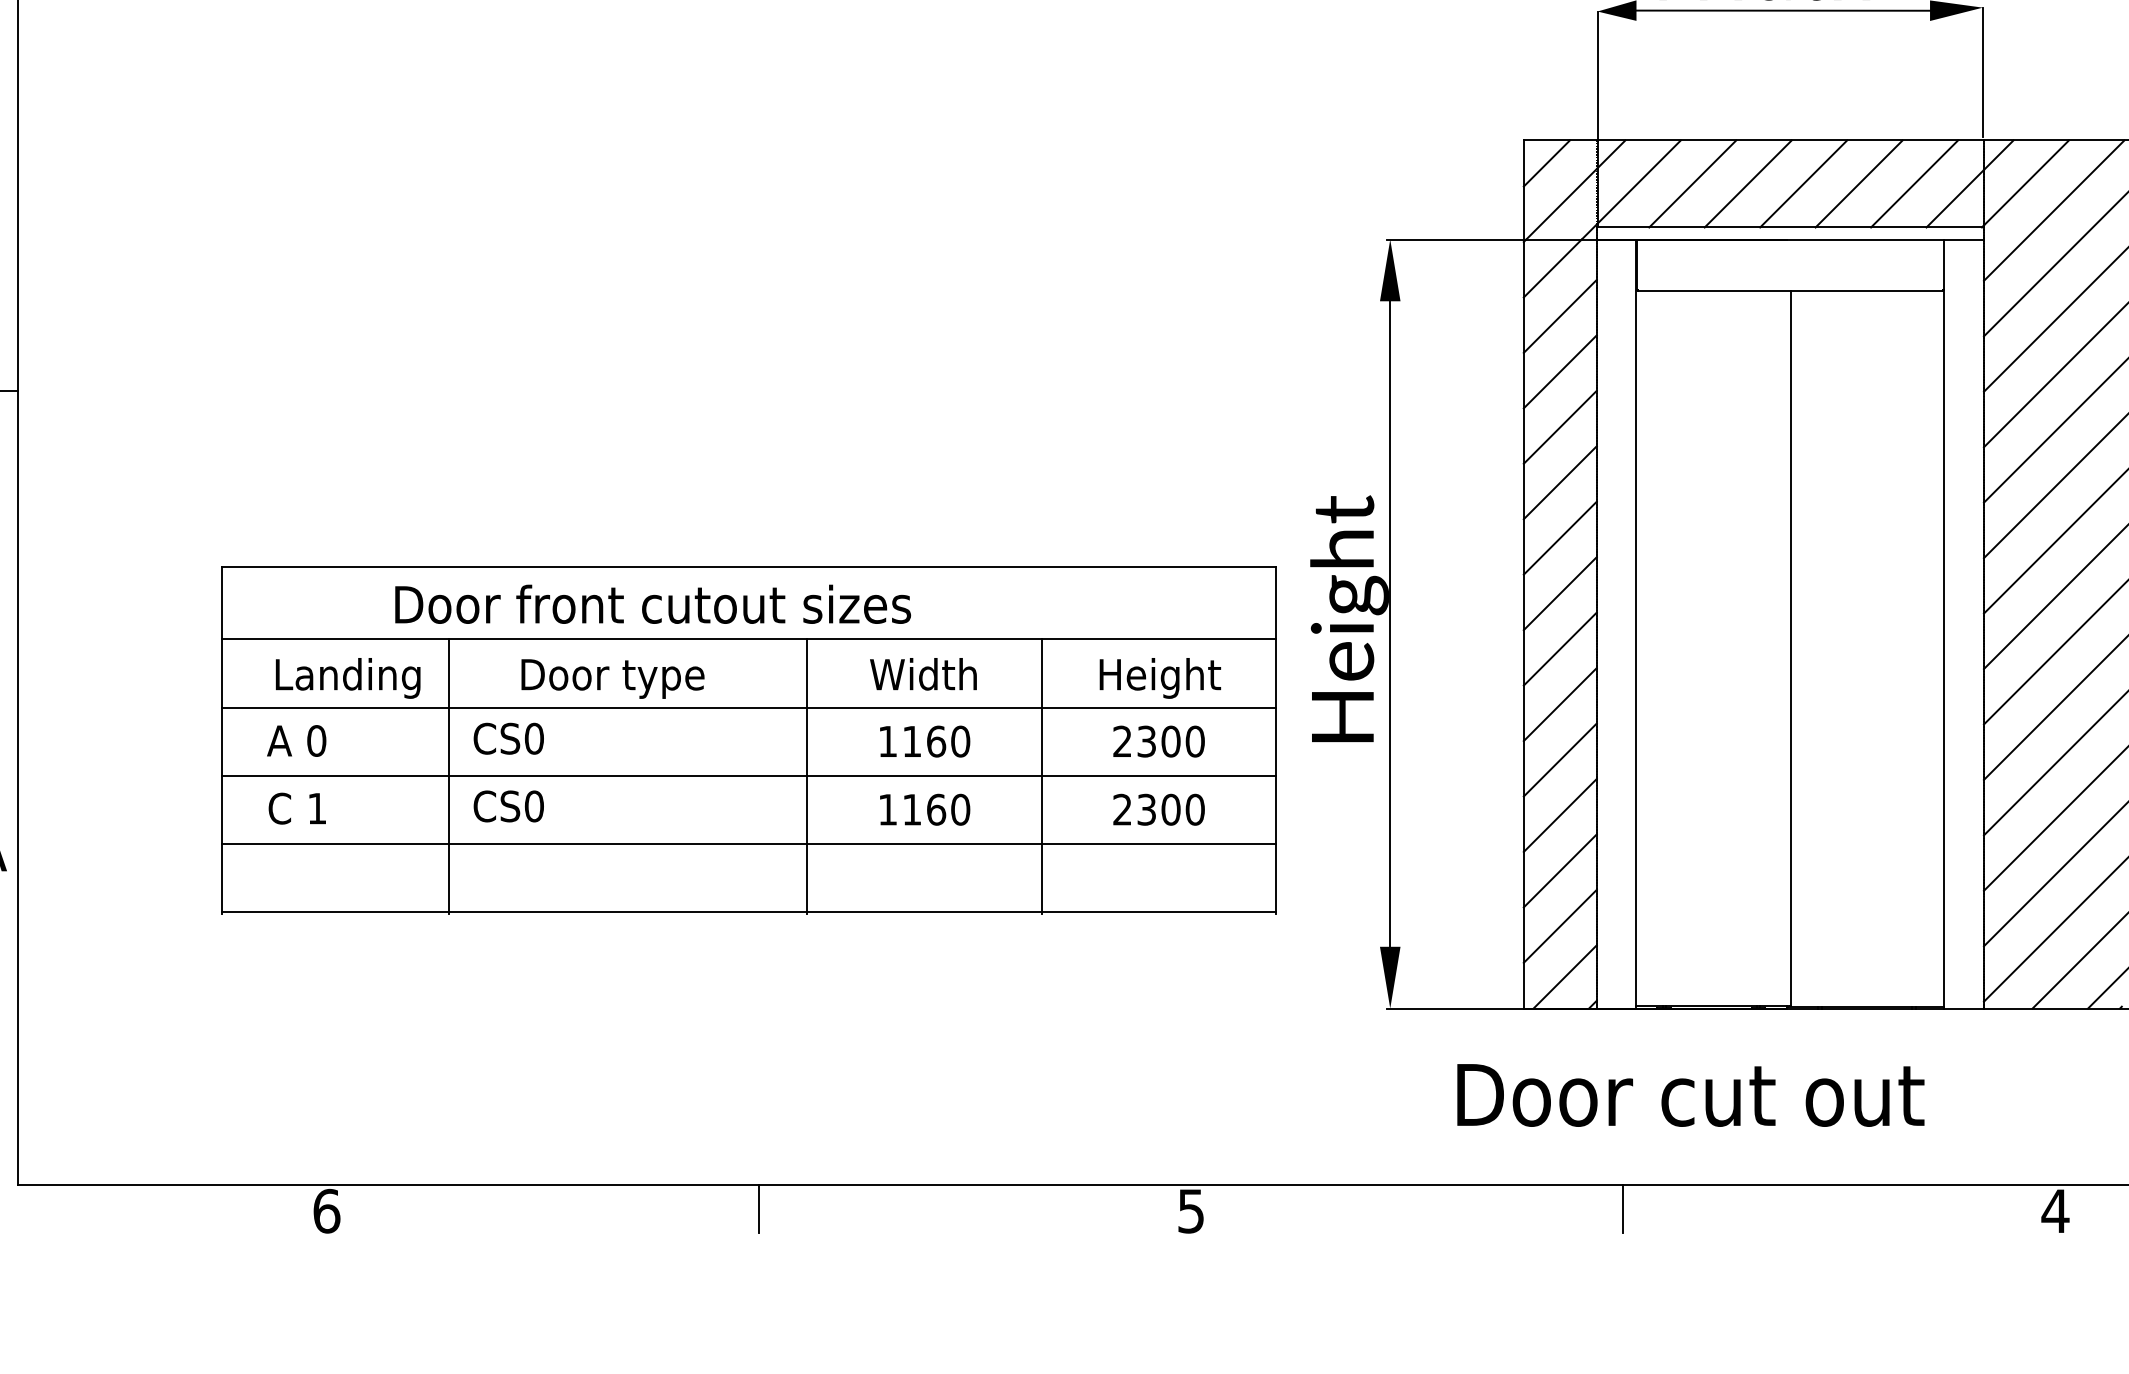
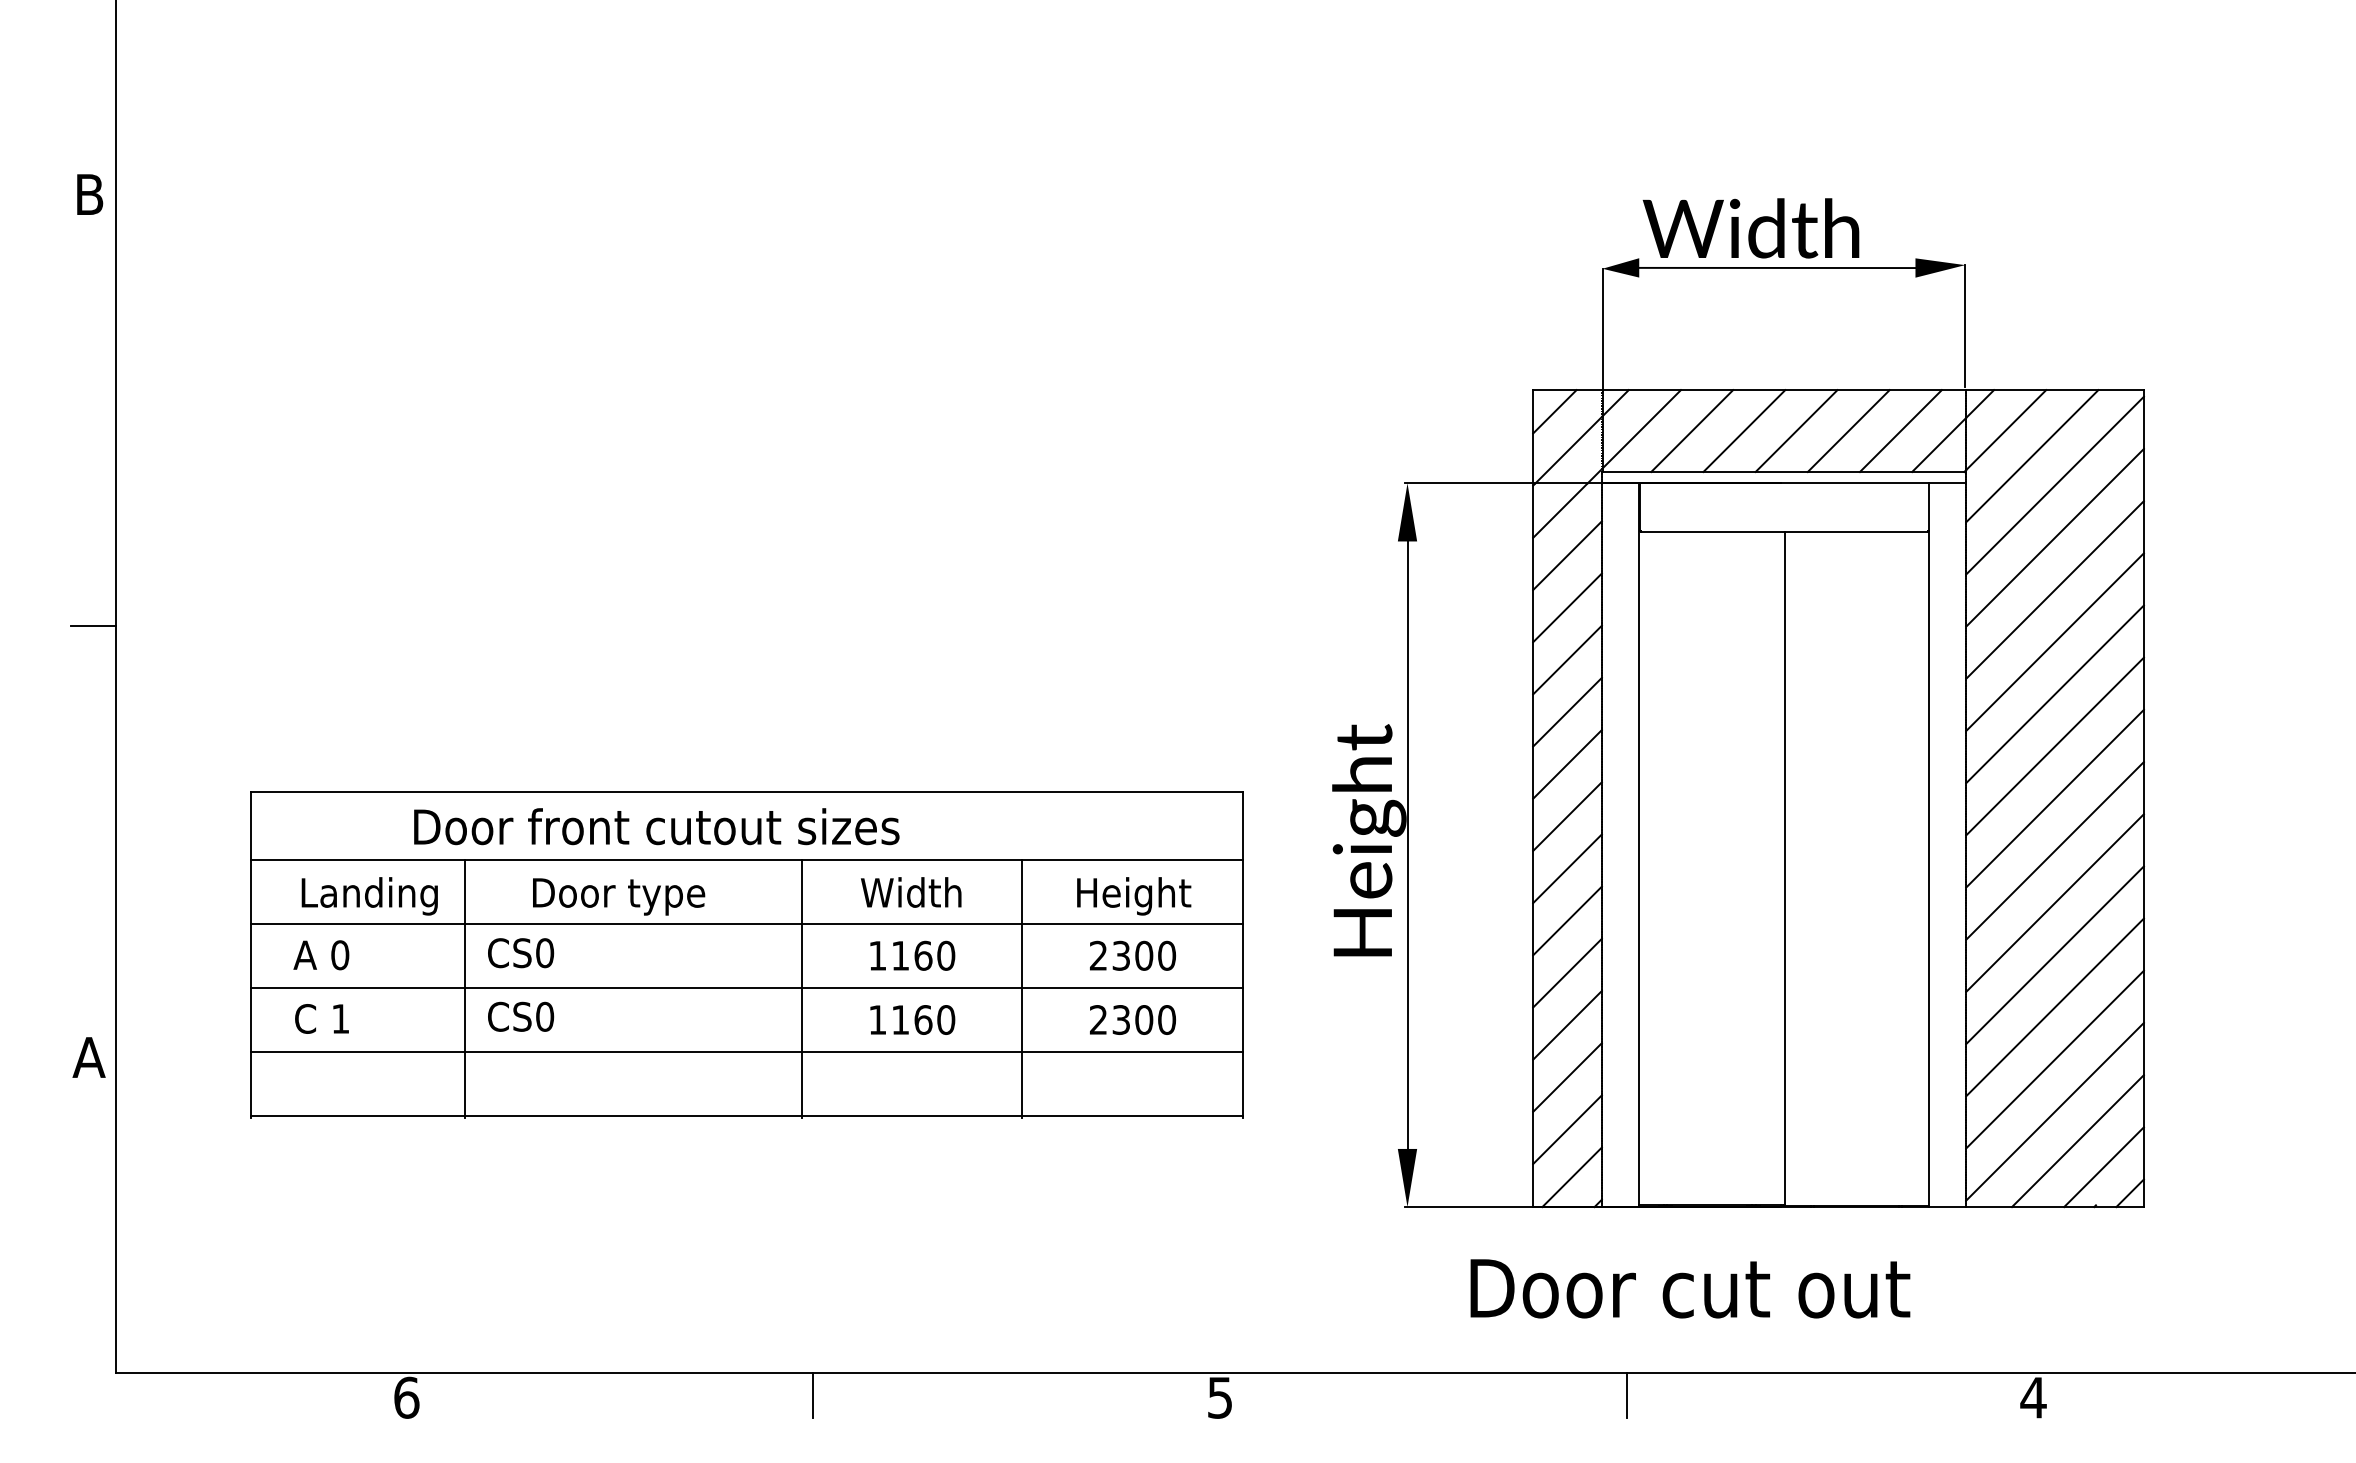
part: (748, 740) -> (746, 954), moved

